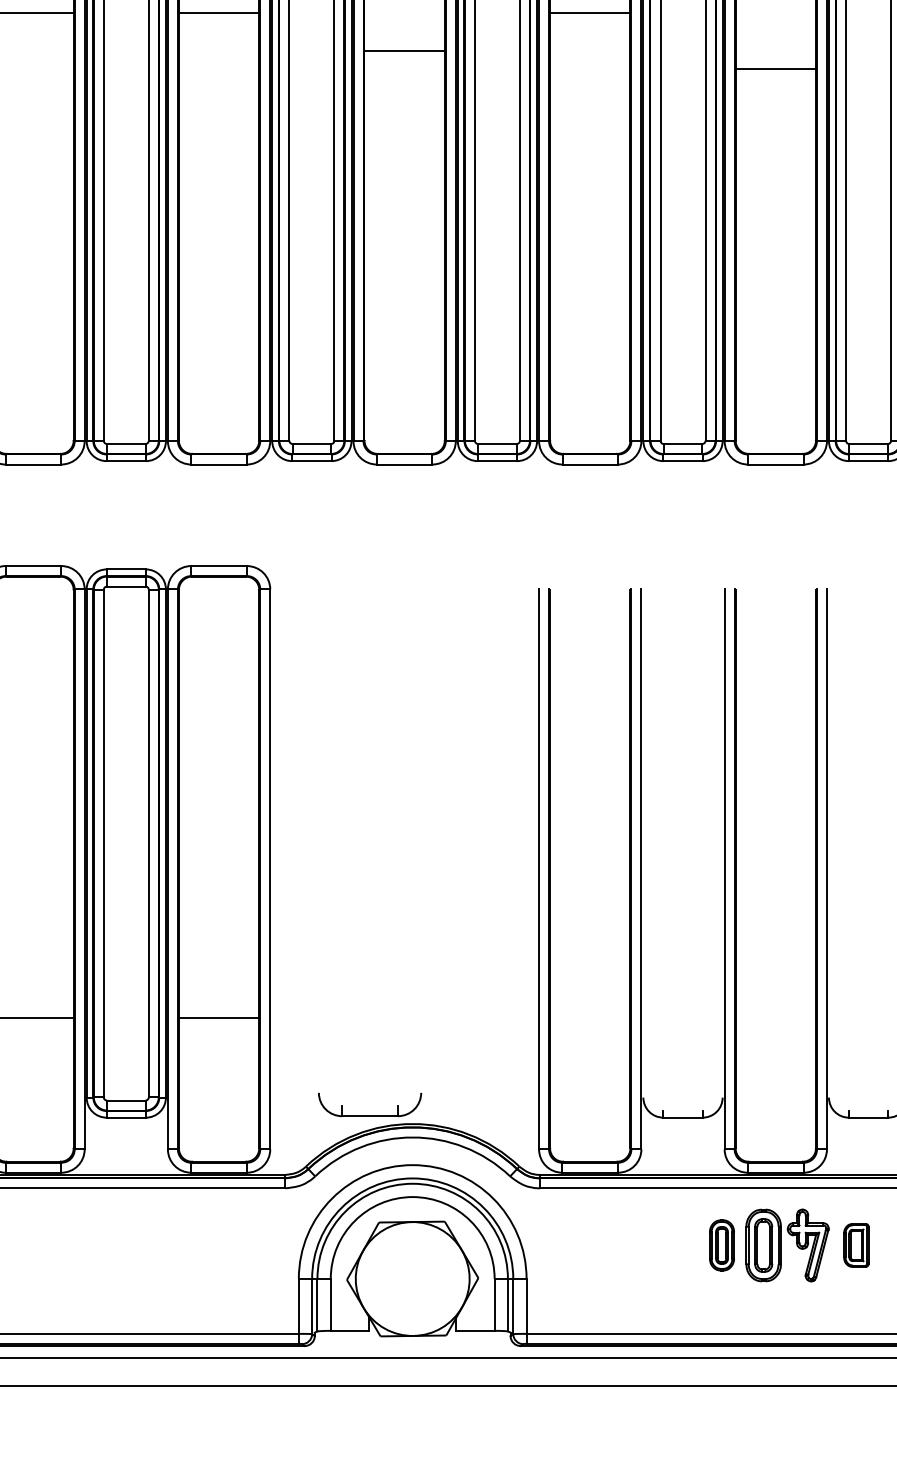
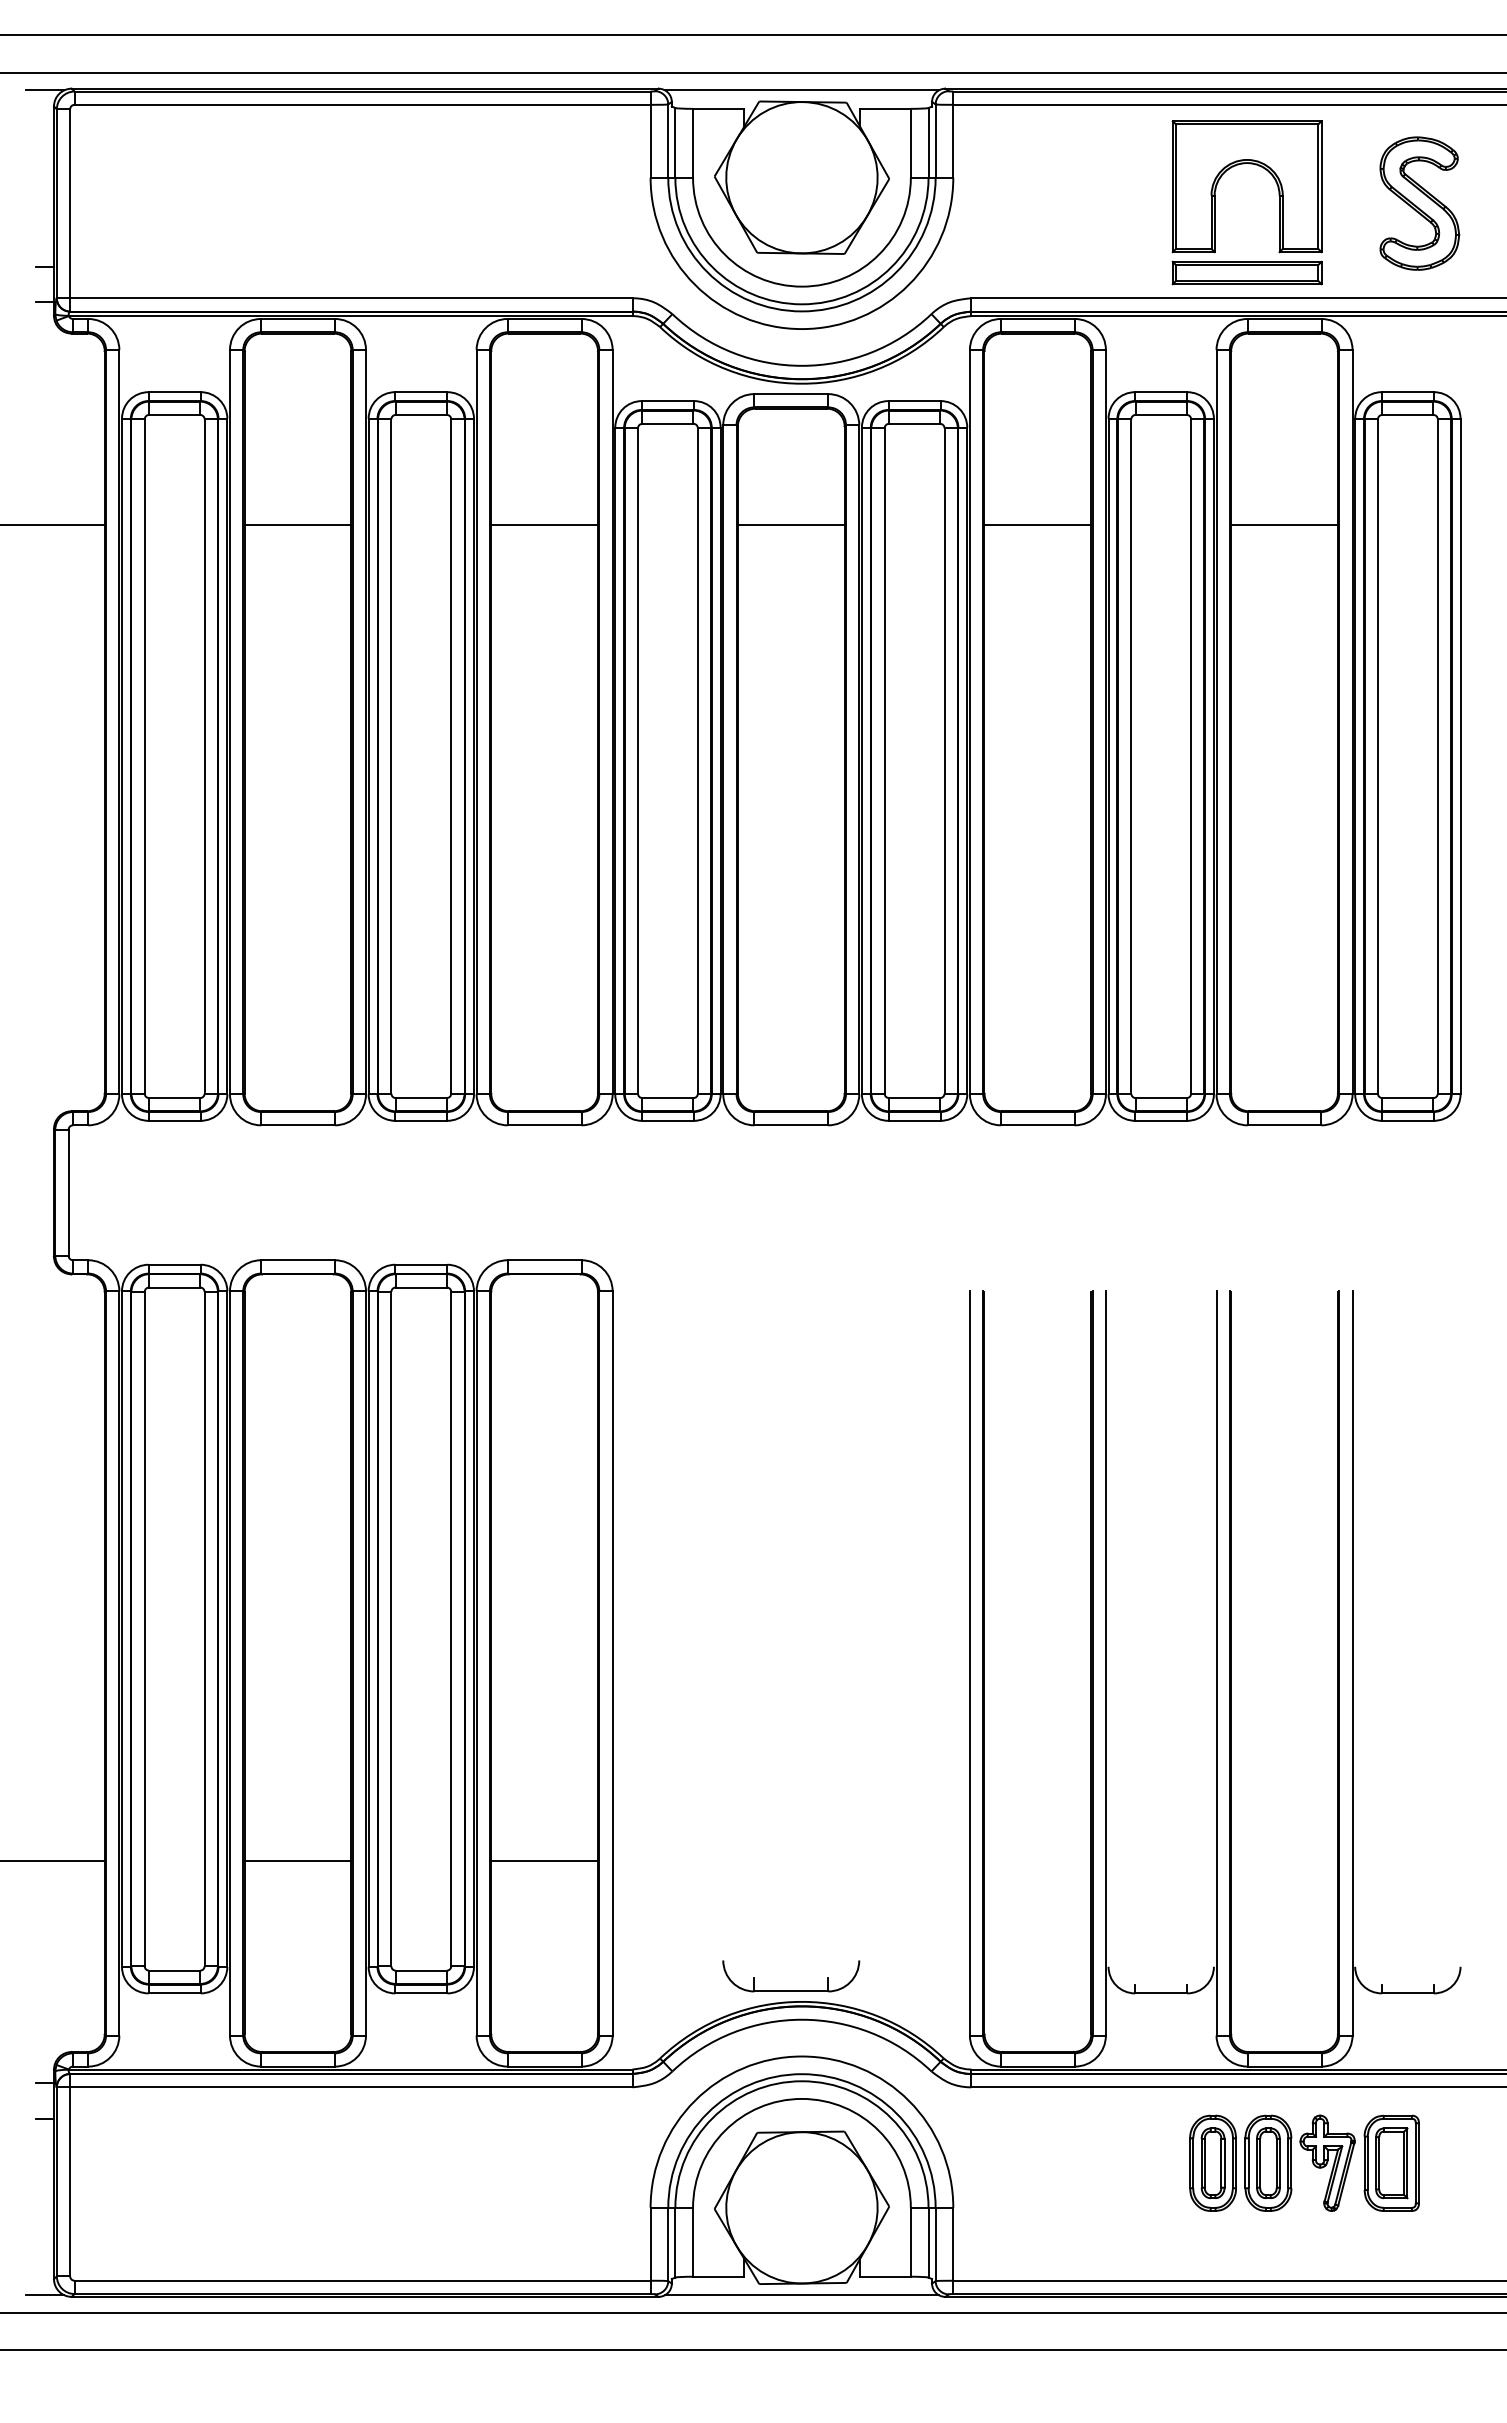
line: (404, 51) -> (790, 525), moved
line: (775, 68) -> (1284, 525), moved
part: (370, 1115) -> (791, 1990), moved
part: (721, 1244) -> (1212, 2162), size x1.43
part: (856, 1244) -> (1391, 2162), size x1.67
line: (412, 1344) -> (801, 2295), added

